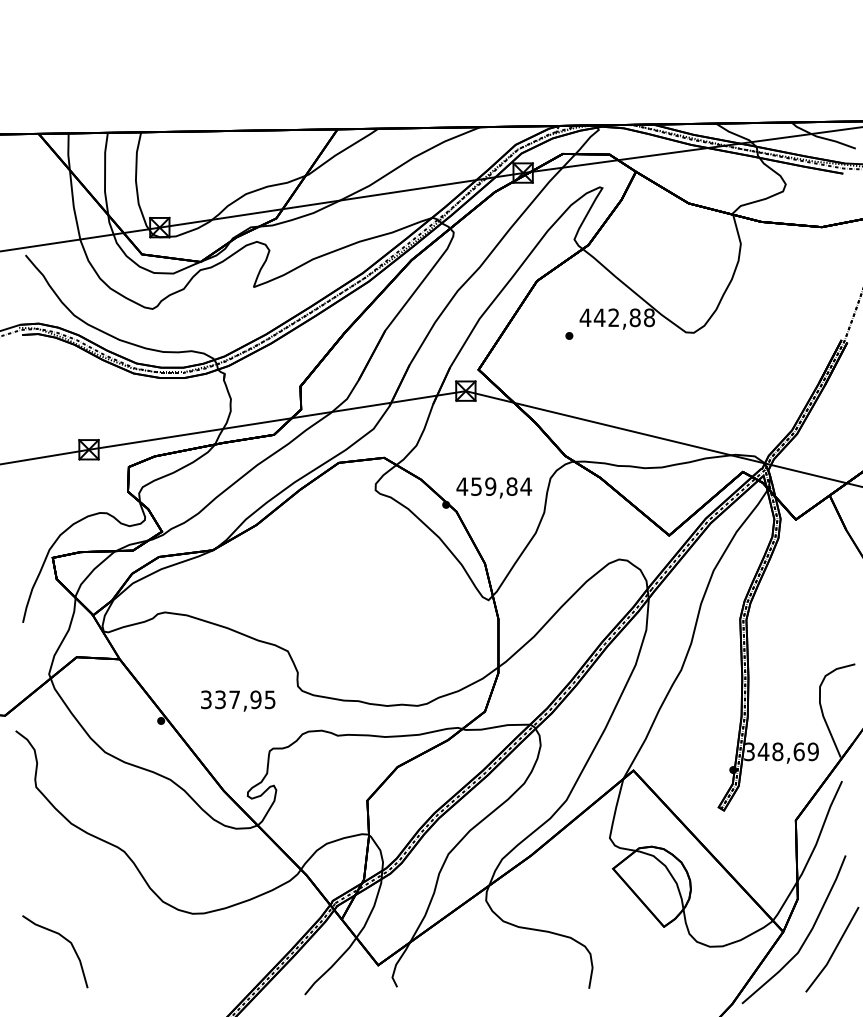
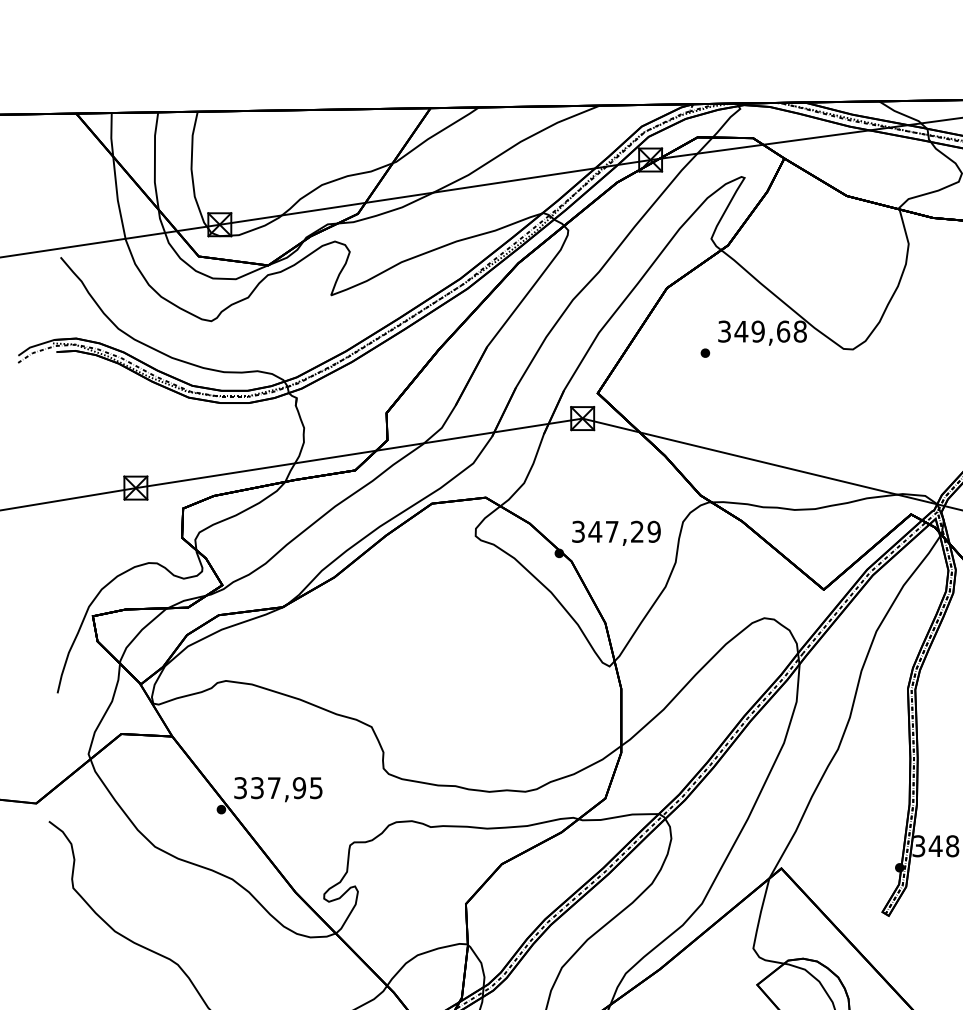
text: (609, 317) -> (752, 331), 442,88 -> 349,68
text: (494, 486) -> (616, 531), 459,84 -> 347,29
text: (238, 700) -> (278, 788), moved

